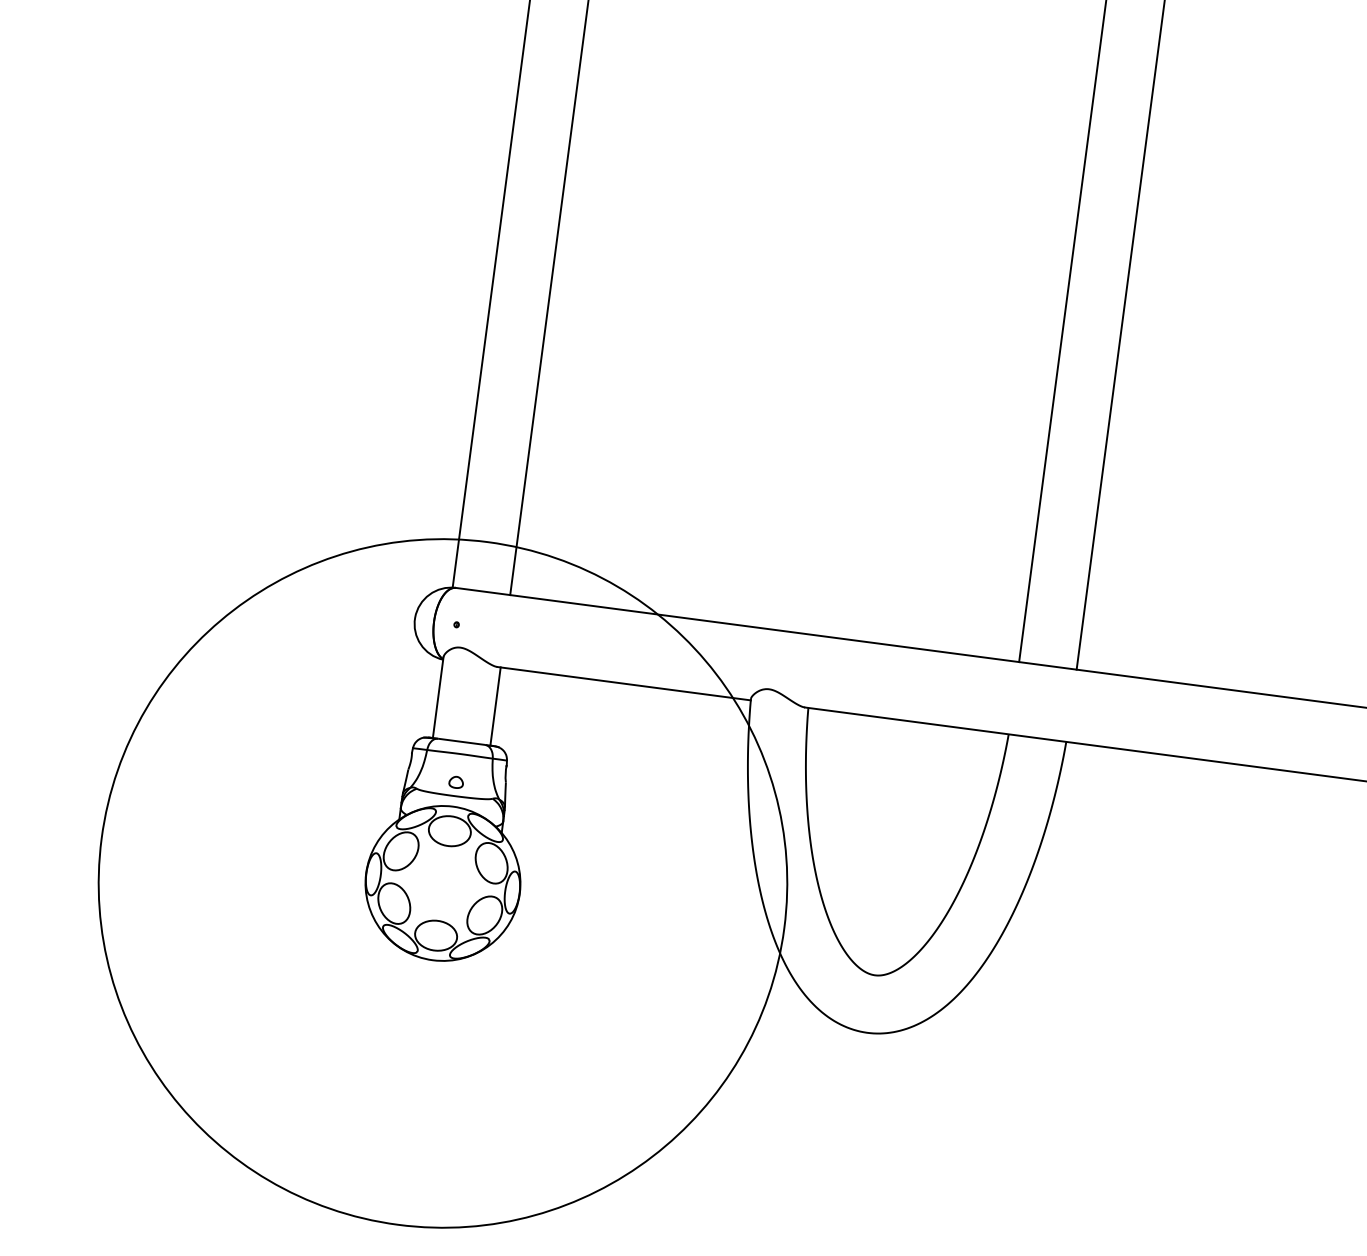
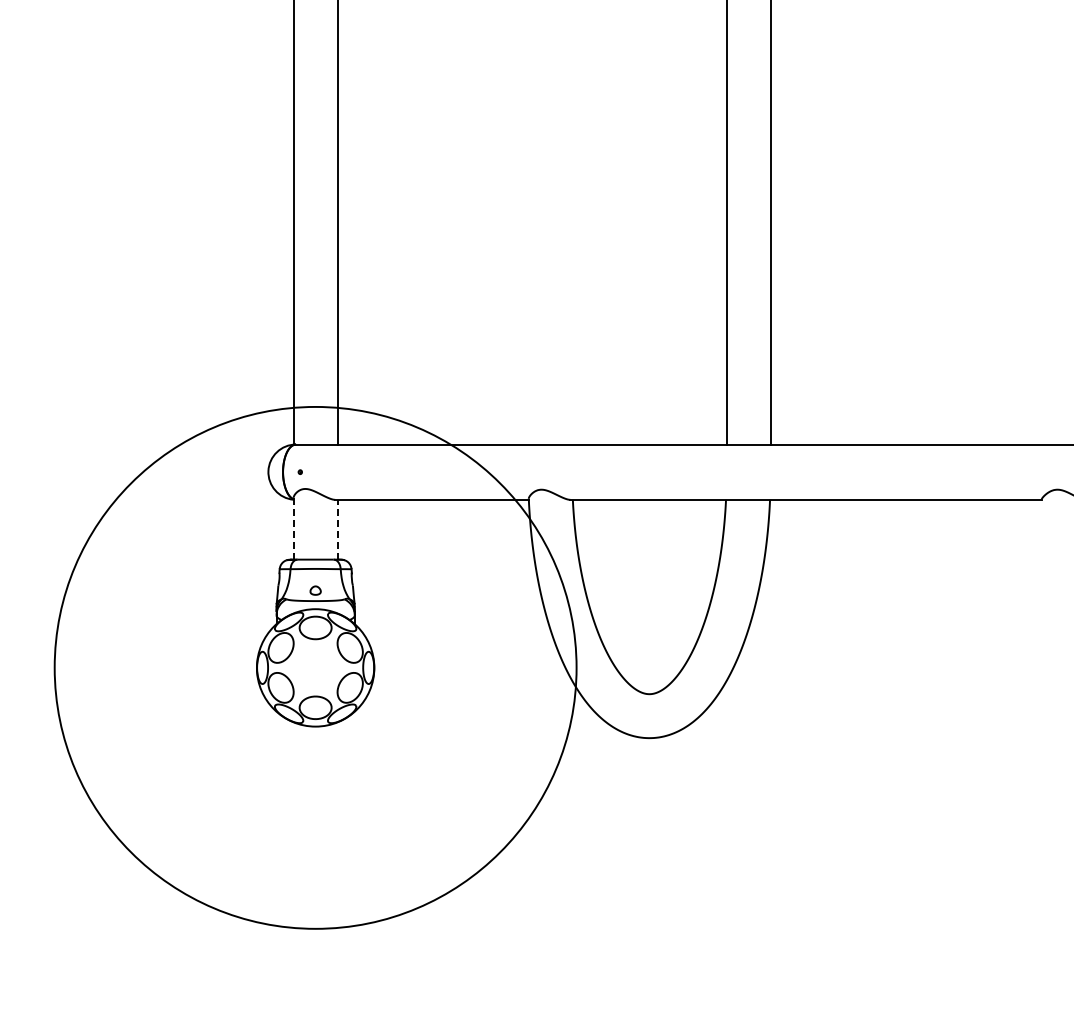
line: (438, 697) -> (293, 528), solid -> dashed
line: (495, 706) -> (337, 529), solid -> dashed

